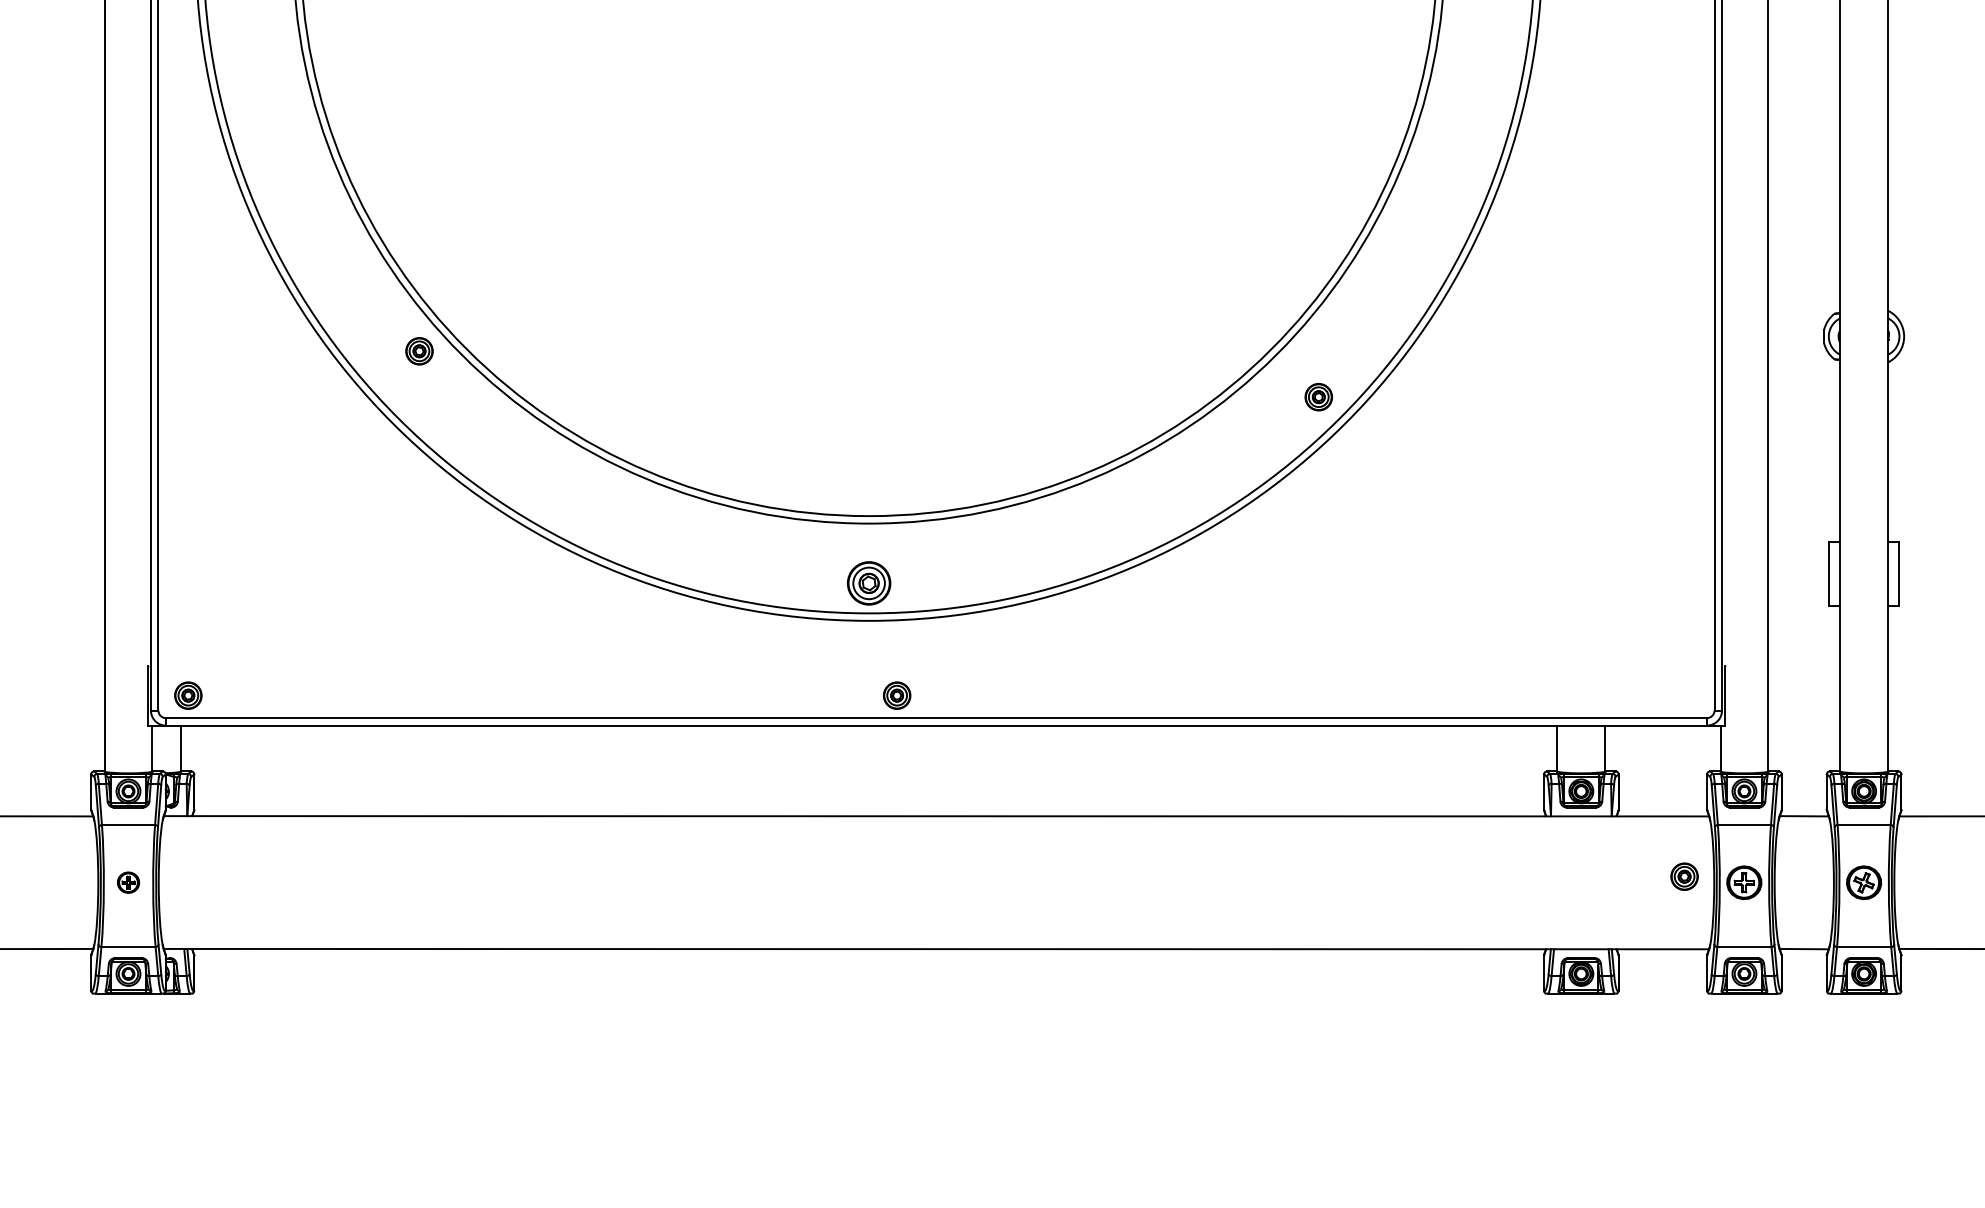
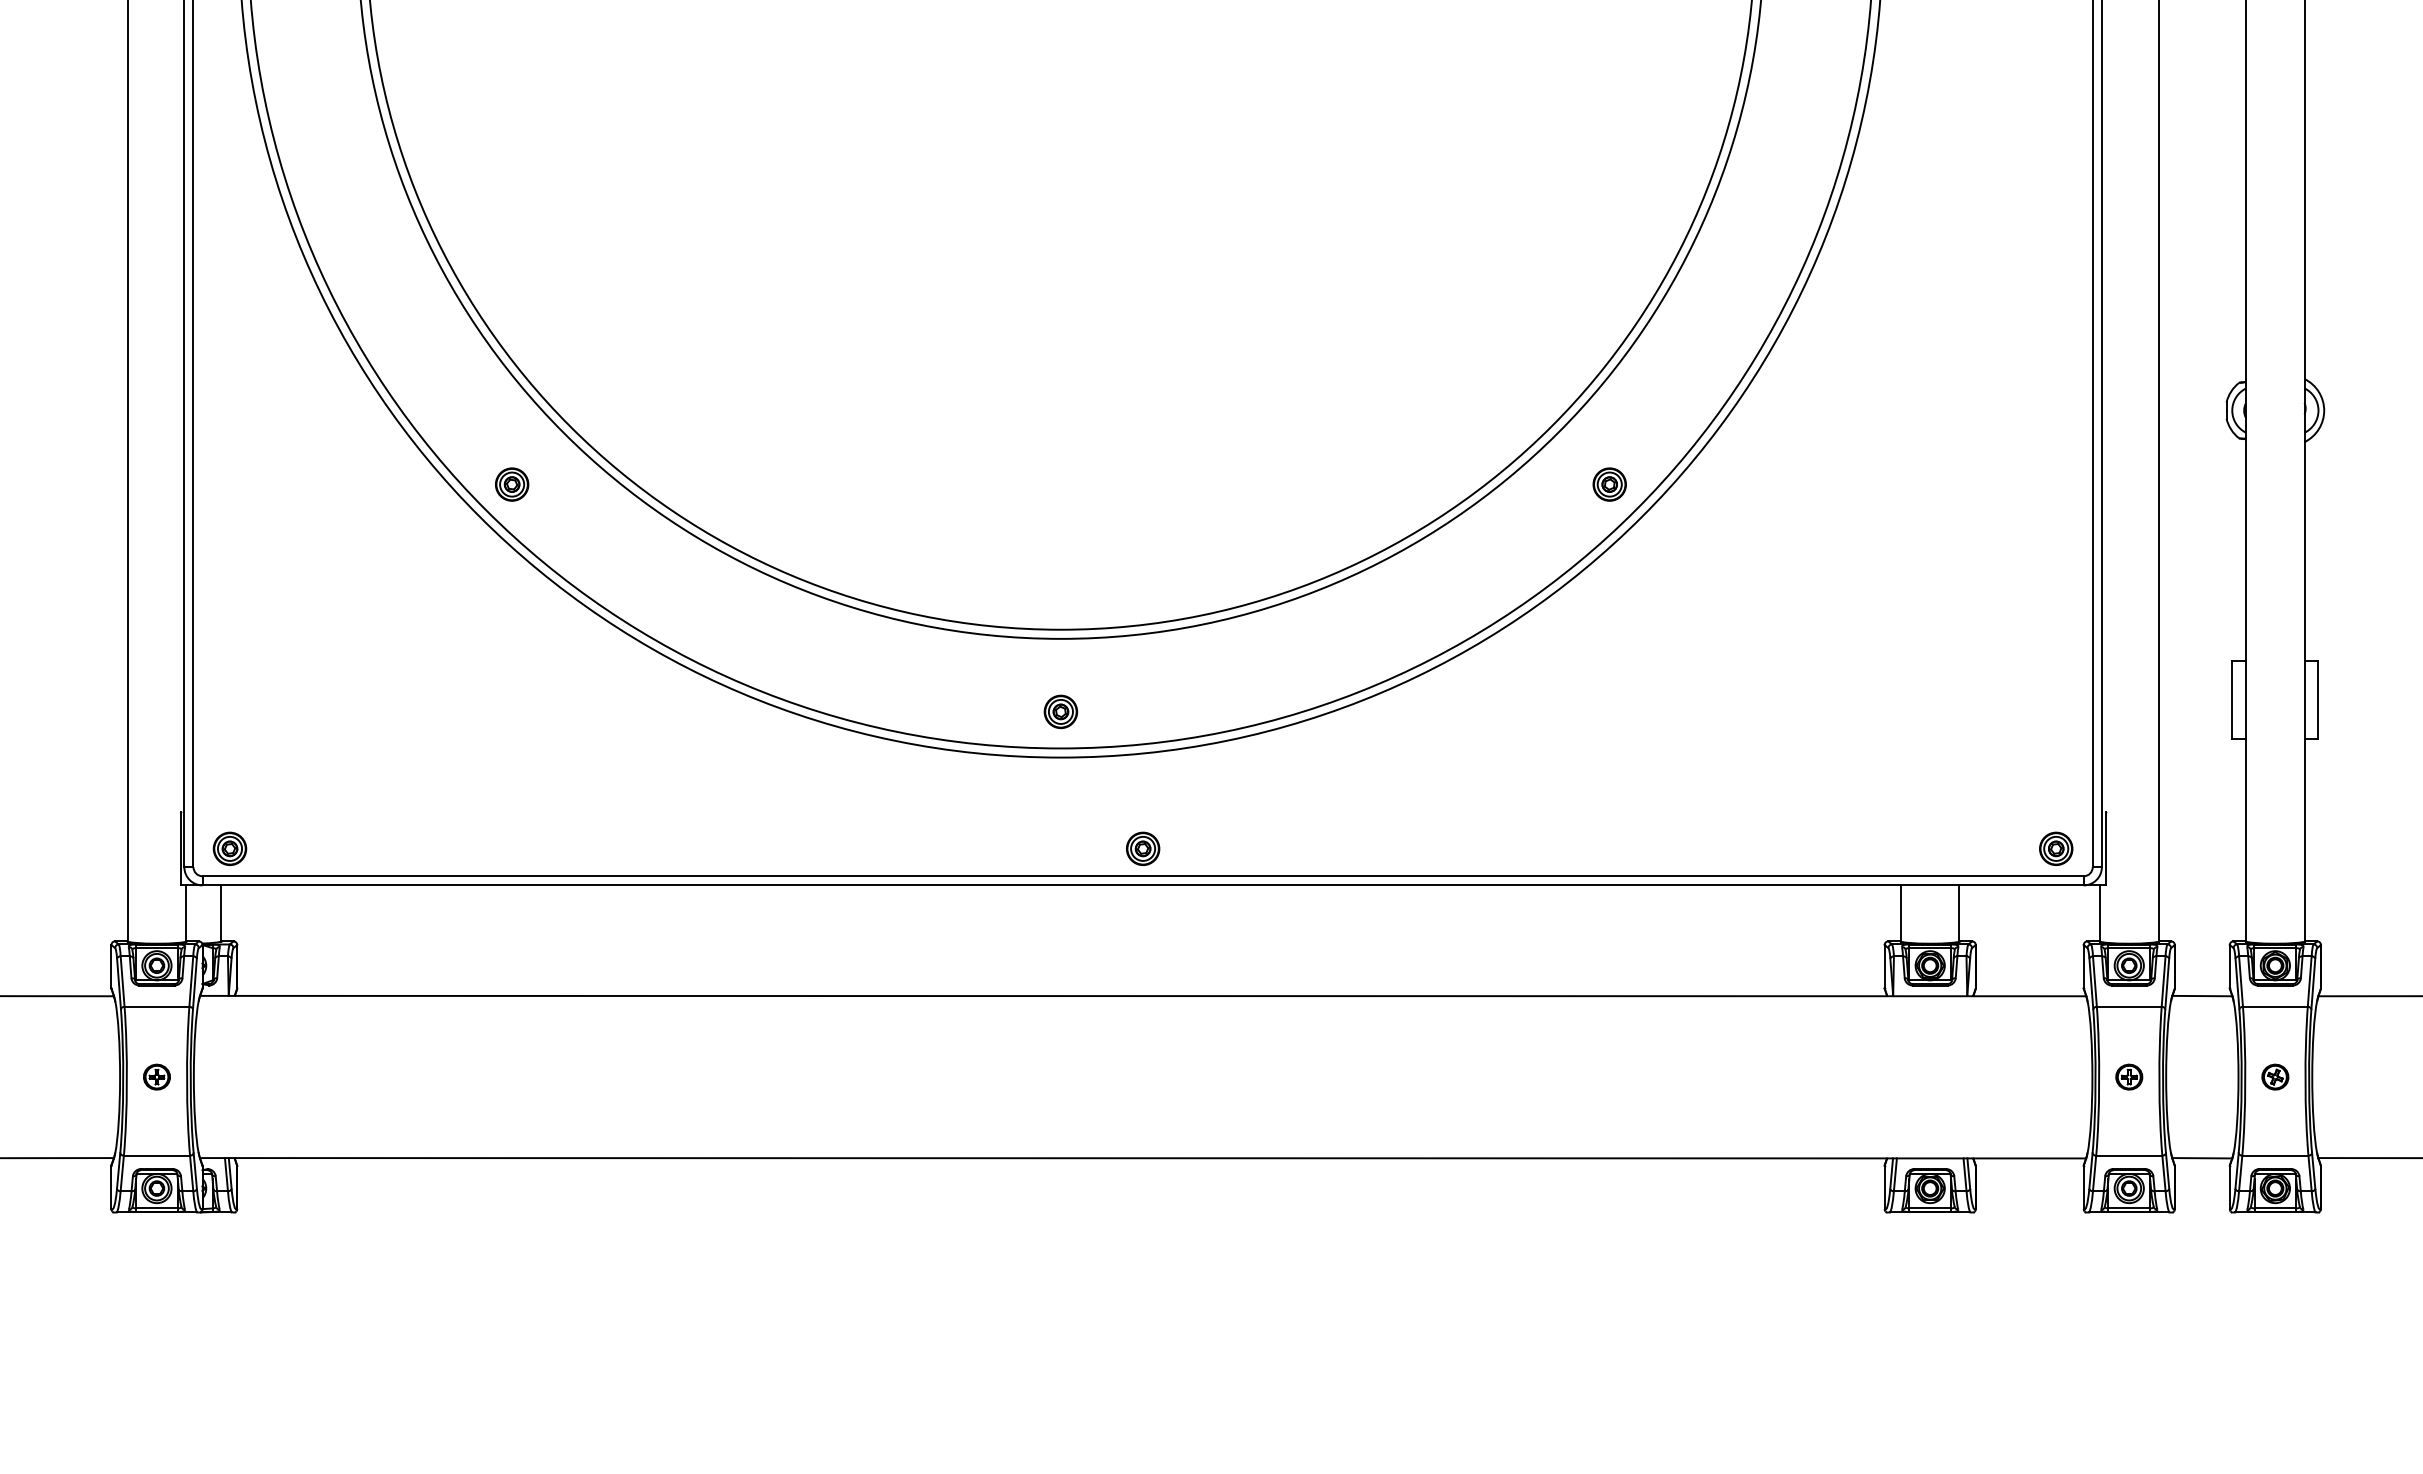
part: (419, 351) -> (512, 484), moved
part: (868, 583) -> (1060, 711), size x0.62
part: (897, 695) -> (1143, 848), moved
part: (1684, 876) -> (2056, 848), moved
part: (1744, 882) -> (2129, 1076), size x0.62
part: (1864, 882) -> (2275, 1076), size x0.62

